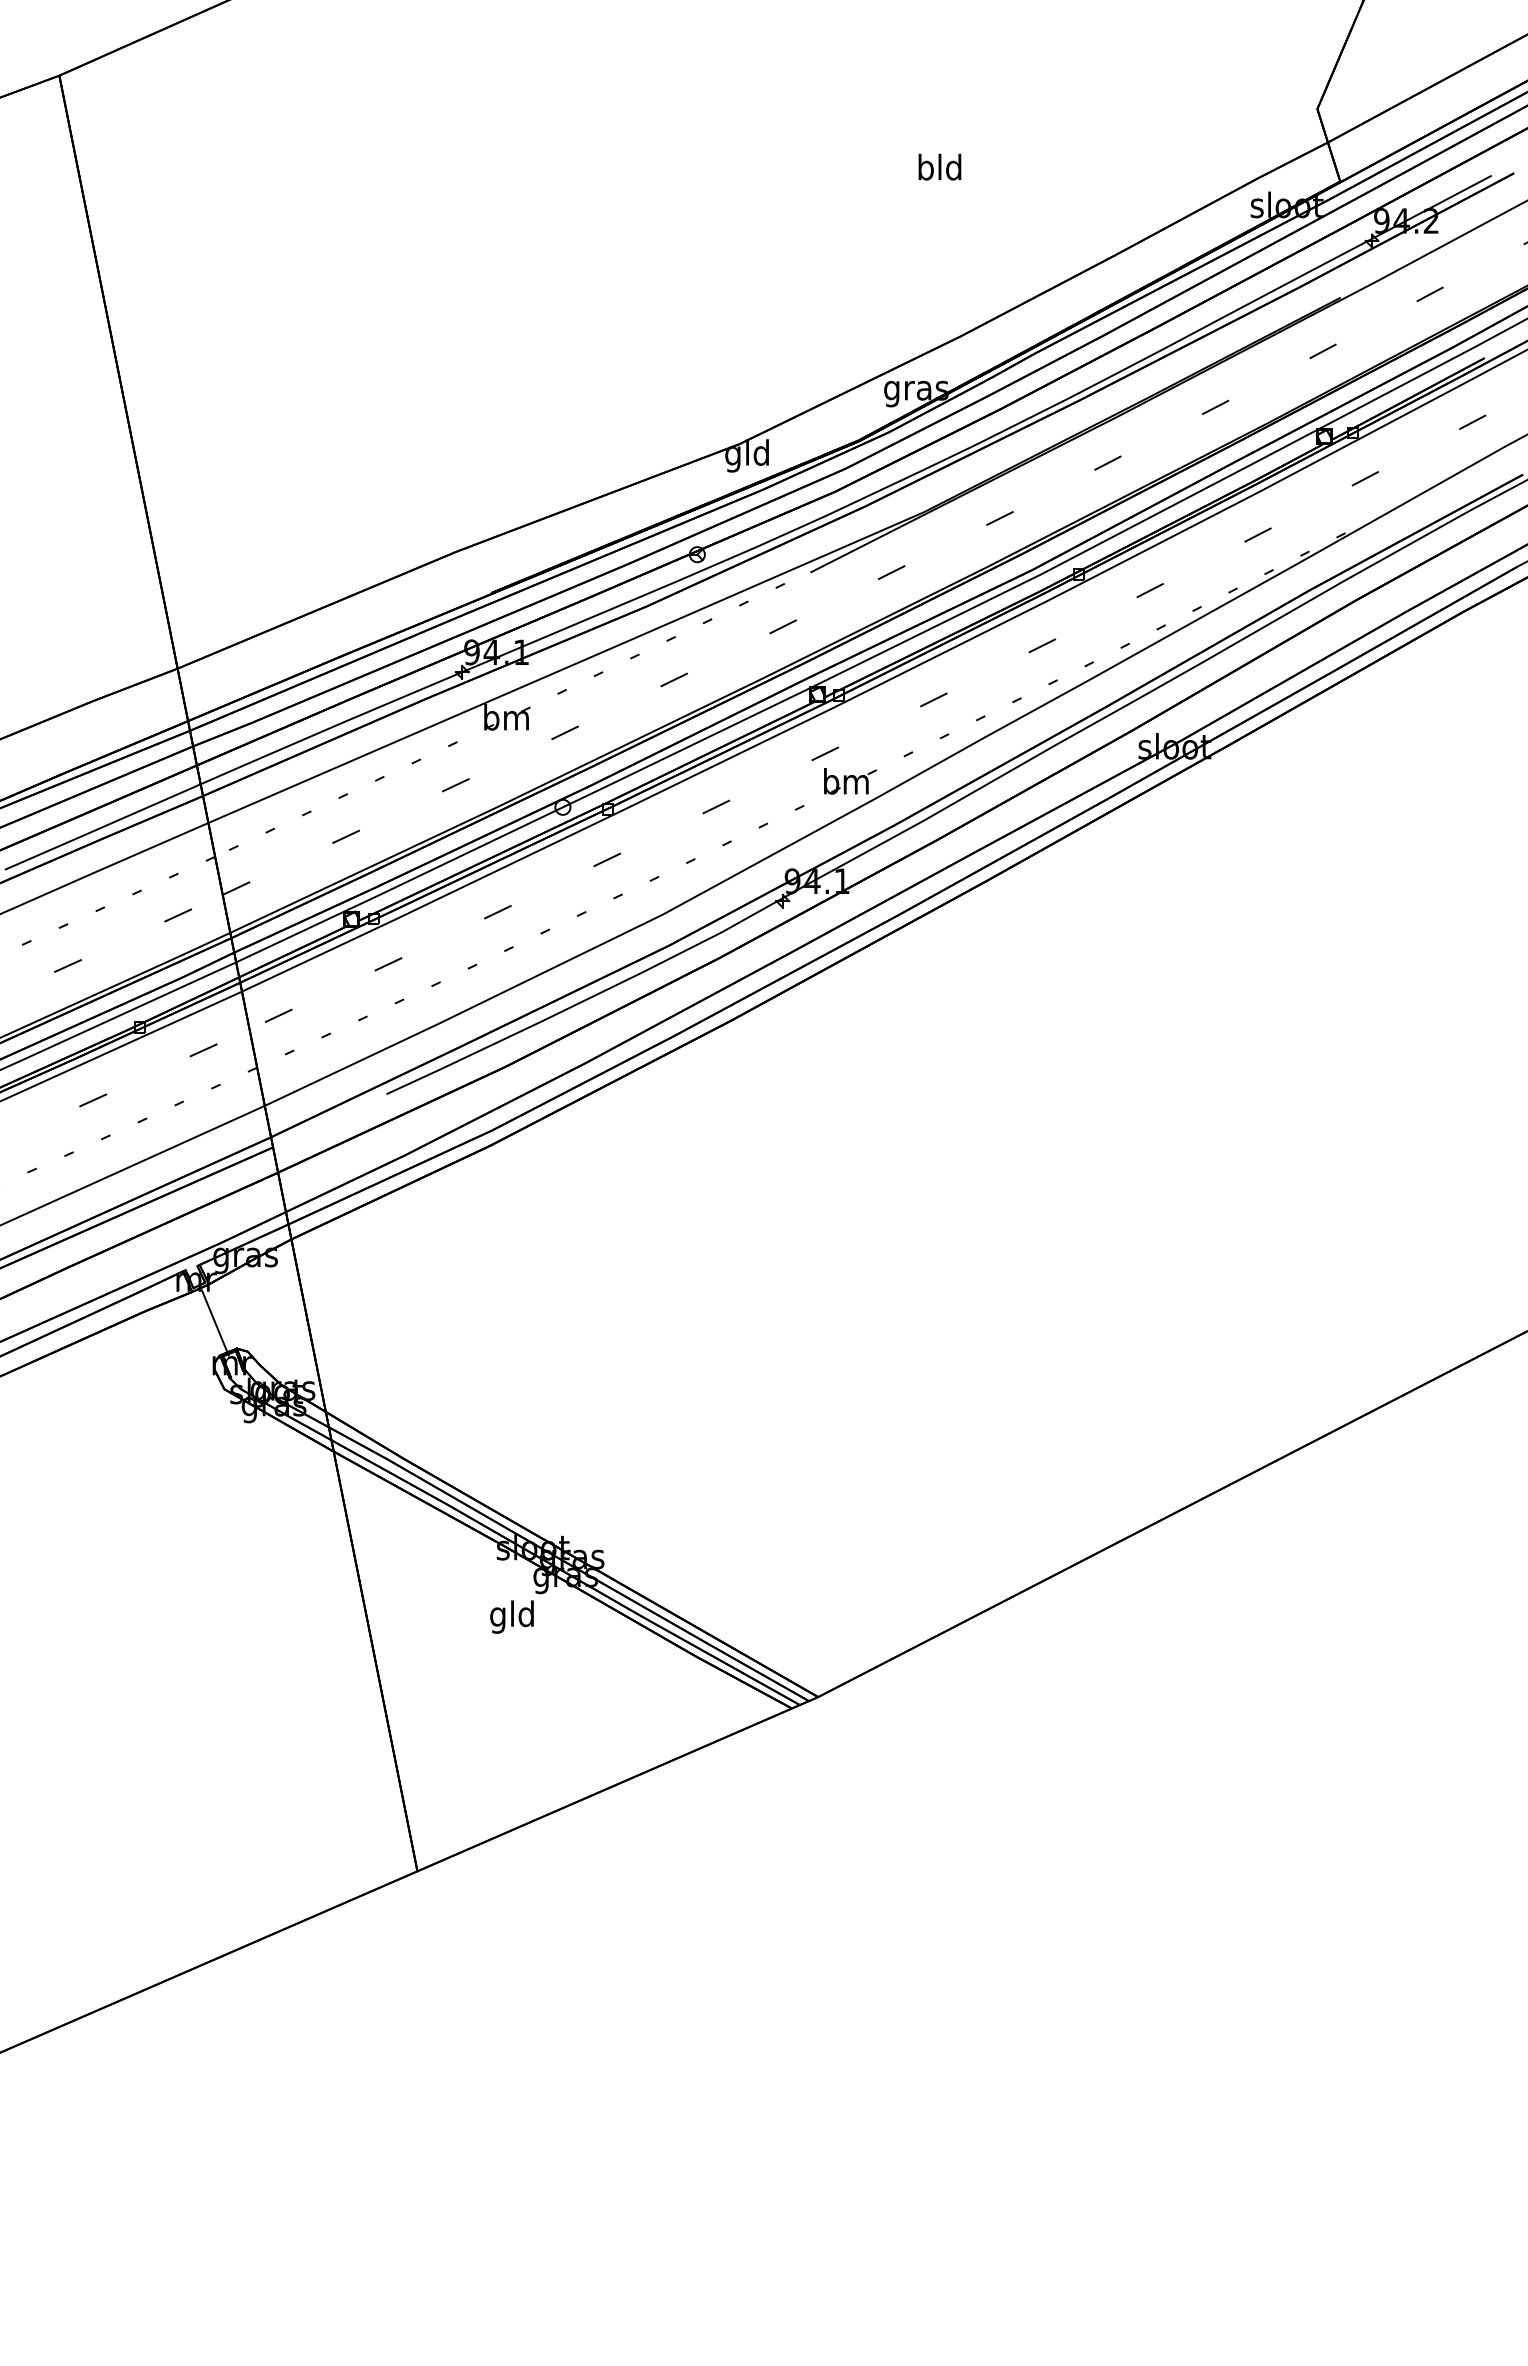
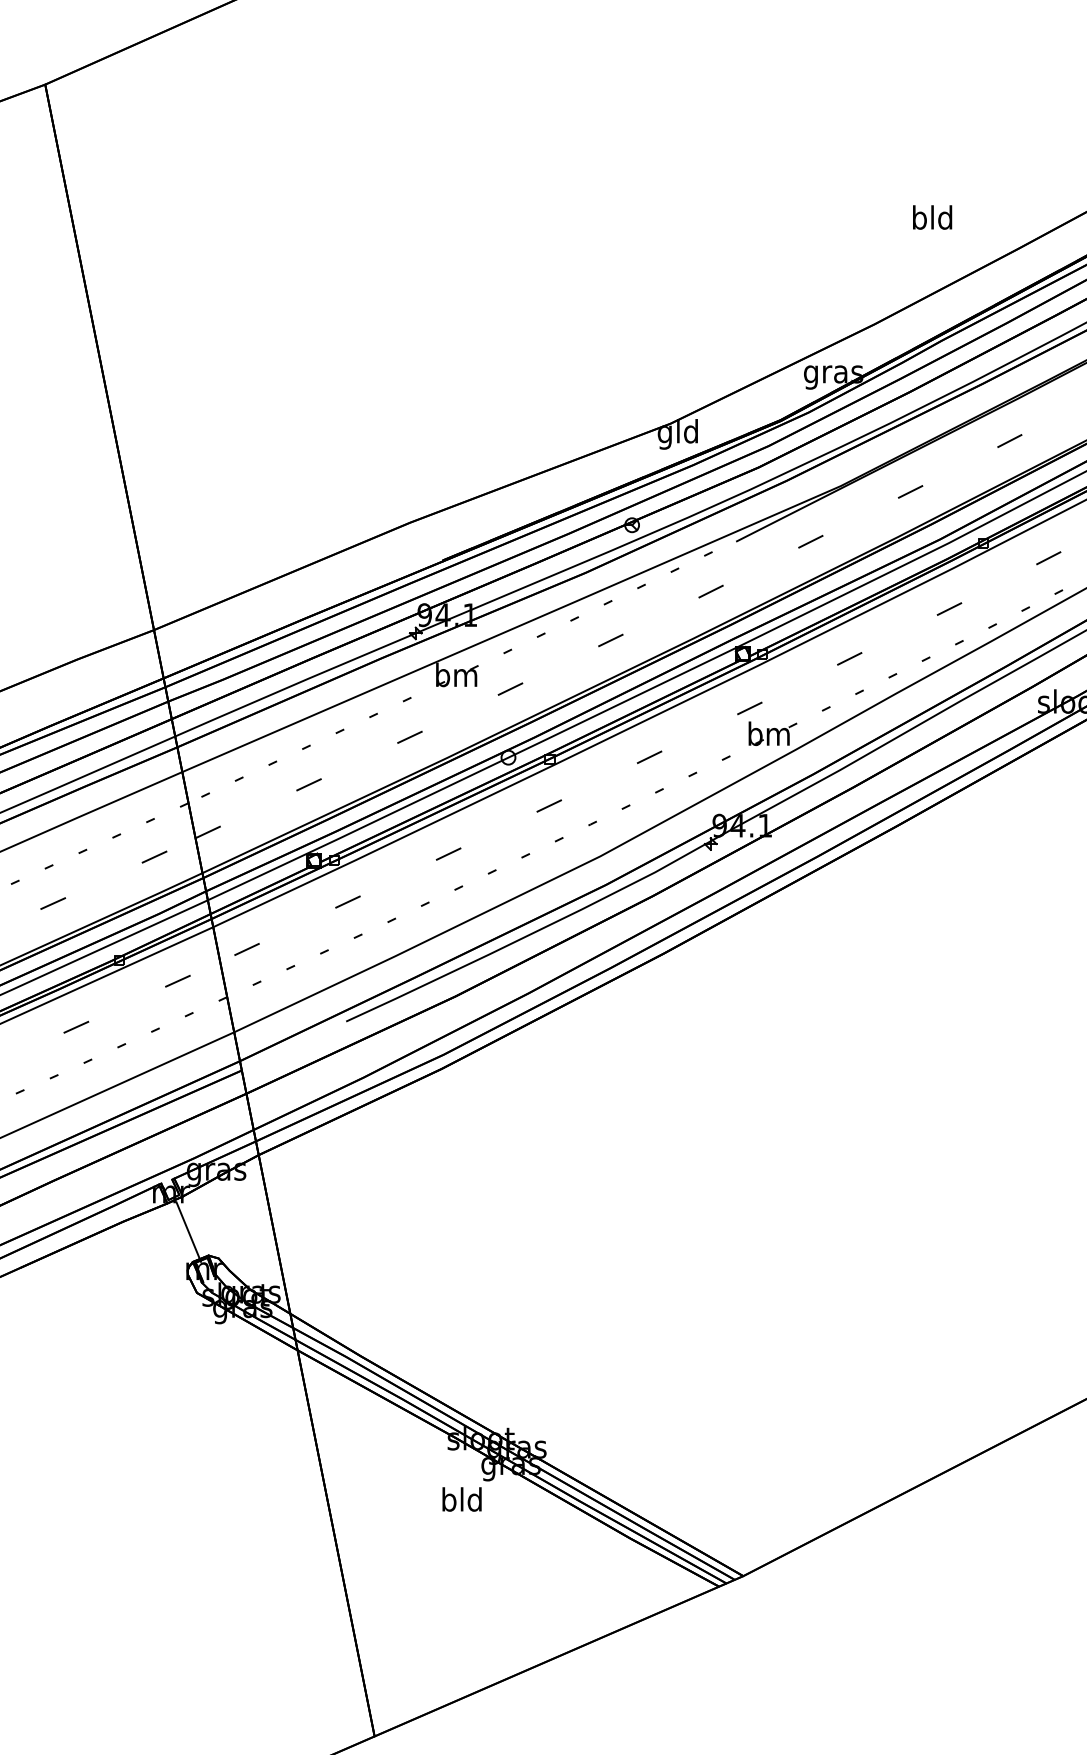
text: (939, 166) -> (932, 216), moved
text: (498, 1616) -> (449, 1502), gld -> bld

